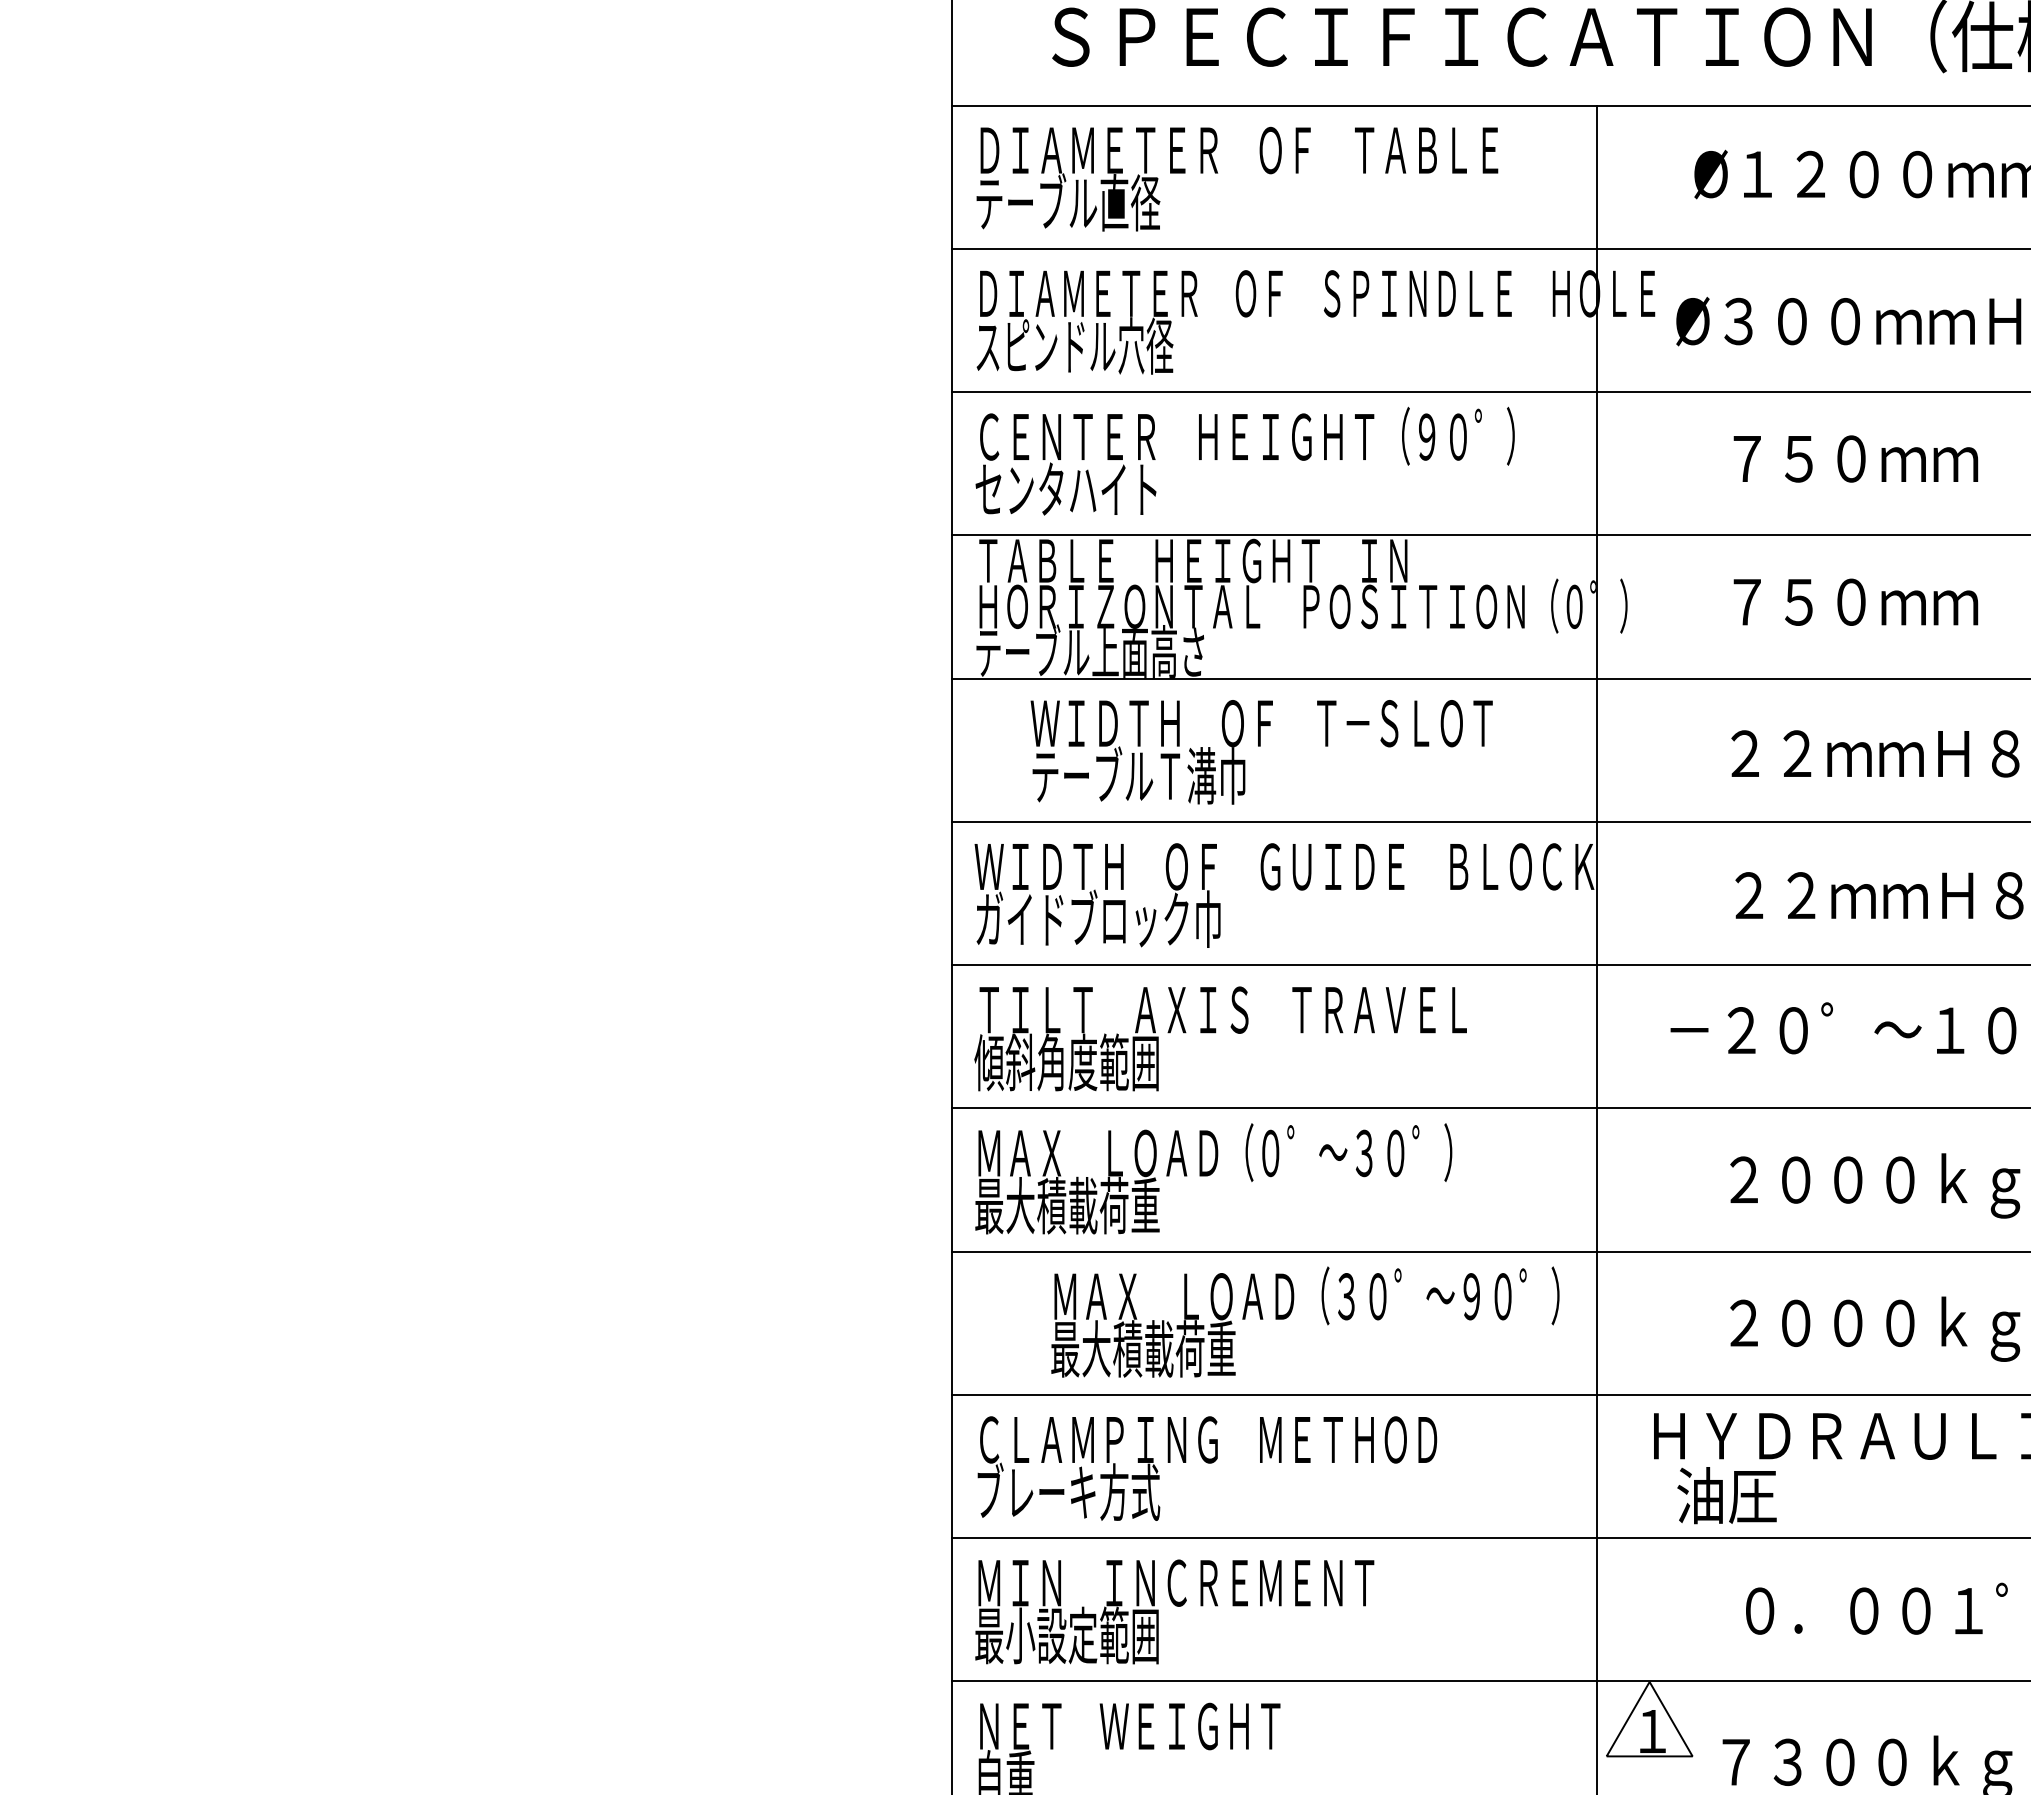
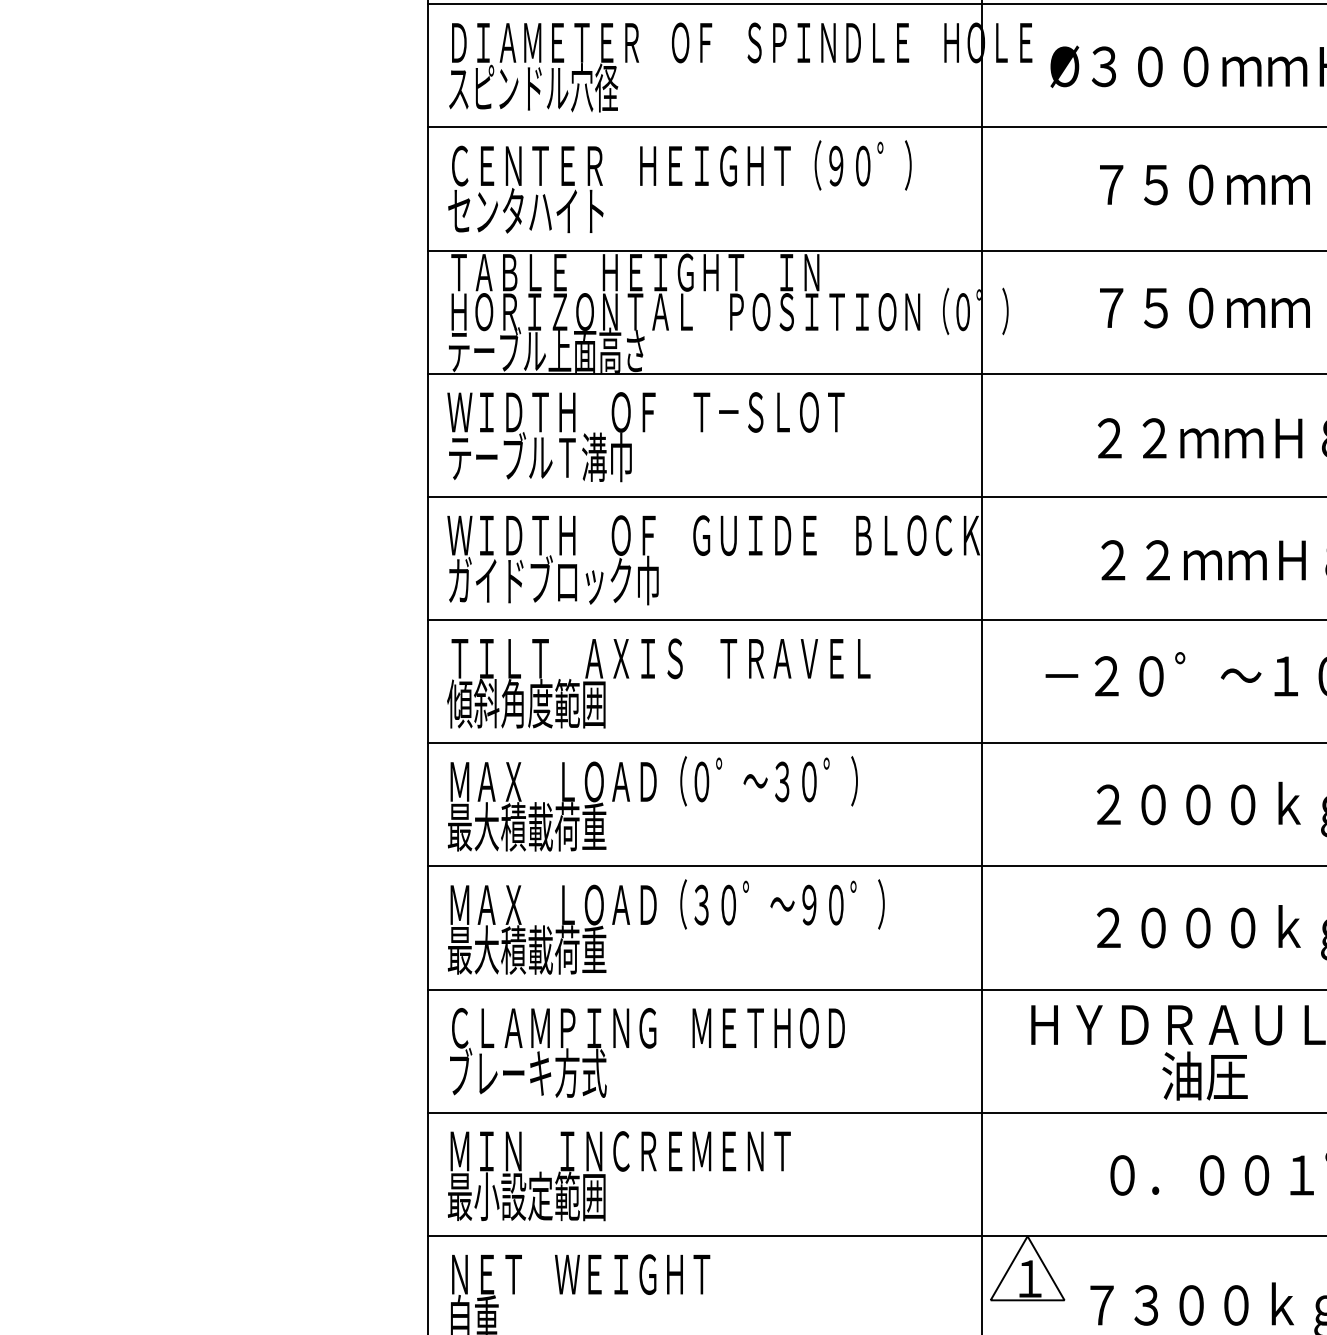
text: (1261, 752) -> (645, 437), moved
text: (1305, 1321) -> (666, 926), moved
text: (1726, 1495) -> (1204, 1076), moved

